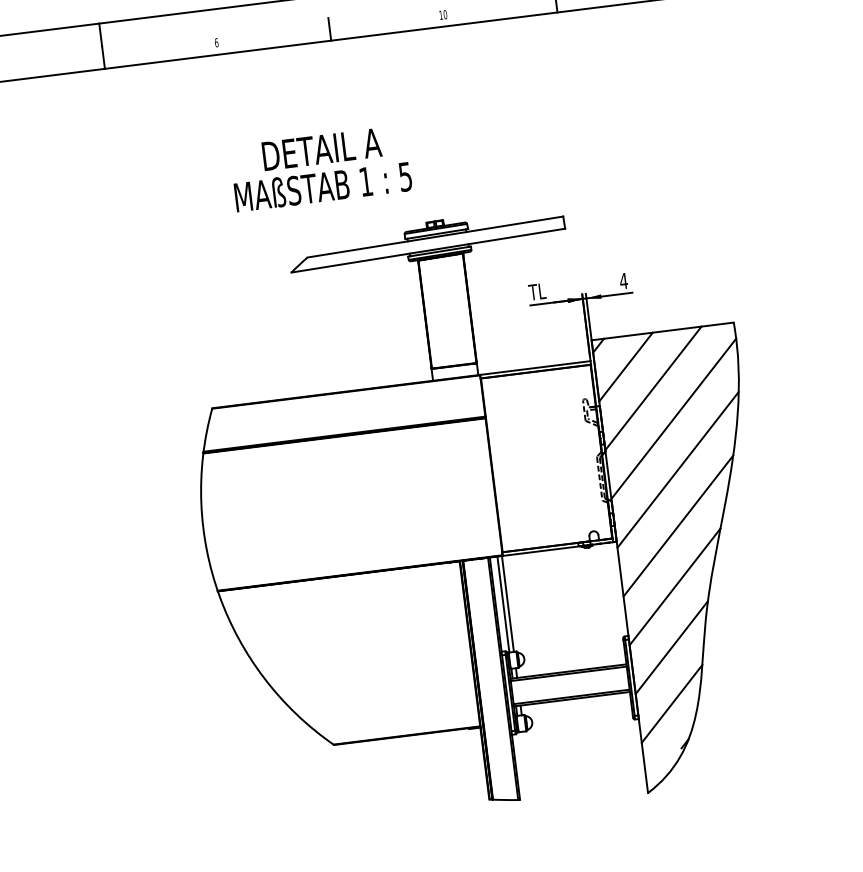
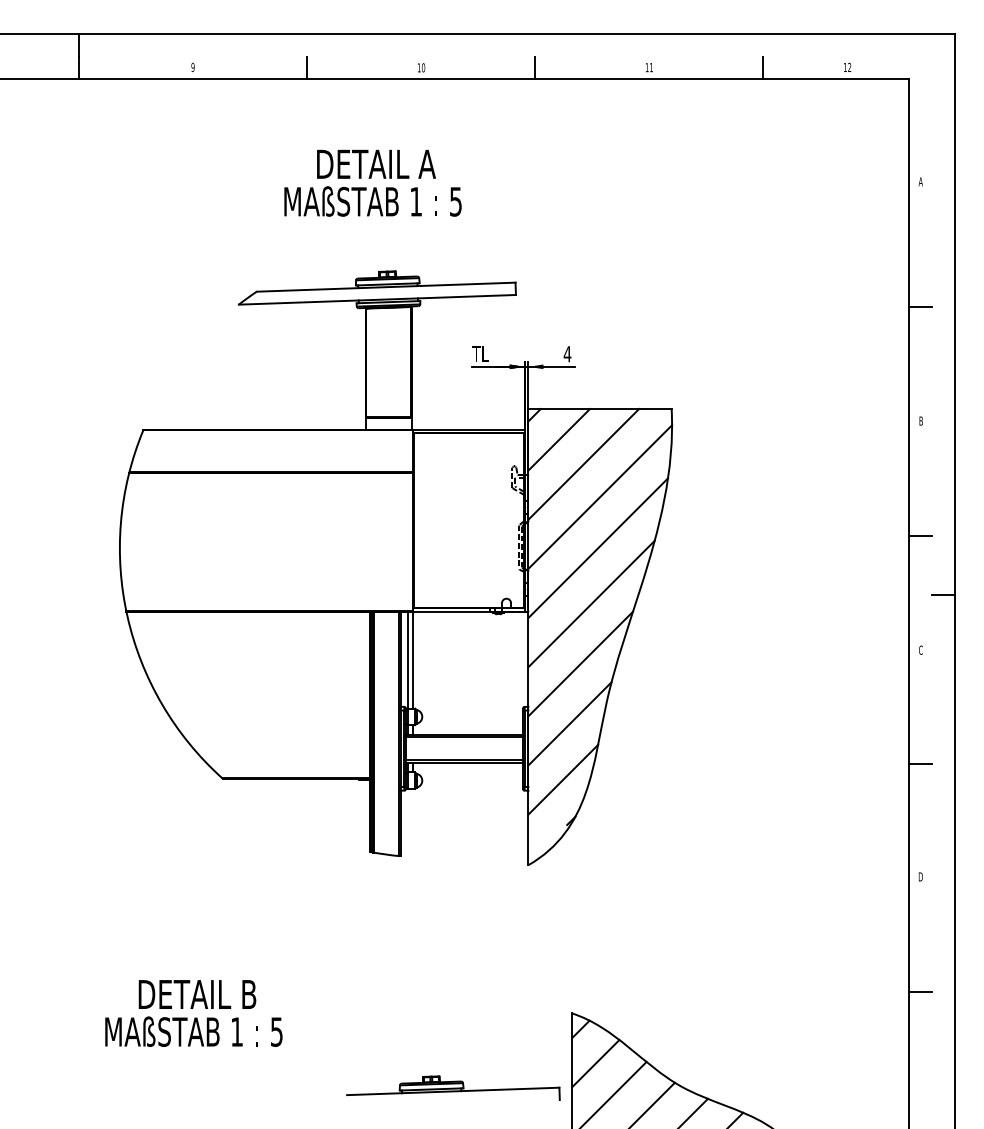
text: (215, 41) -> (192, 66), 6 -> 9
text: (320, 168) -> (372, 182), moved

